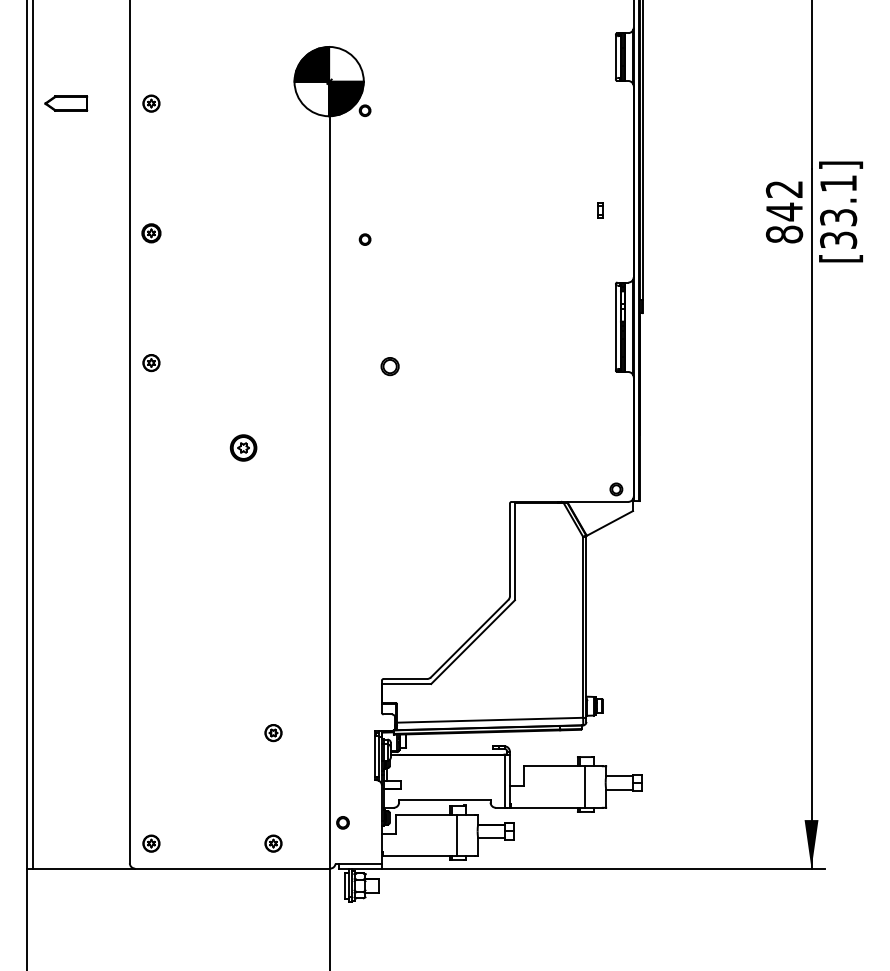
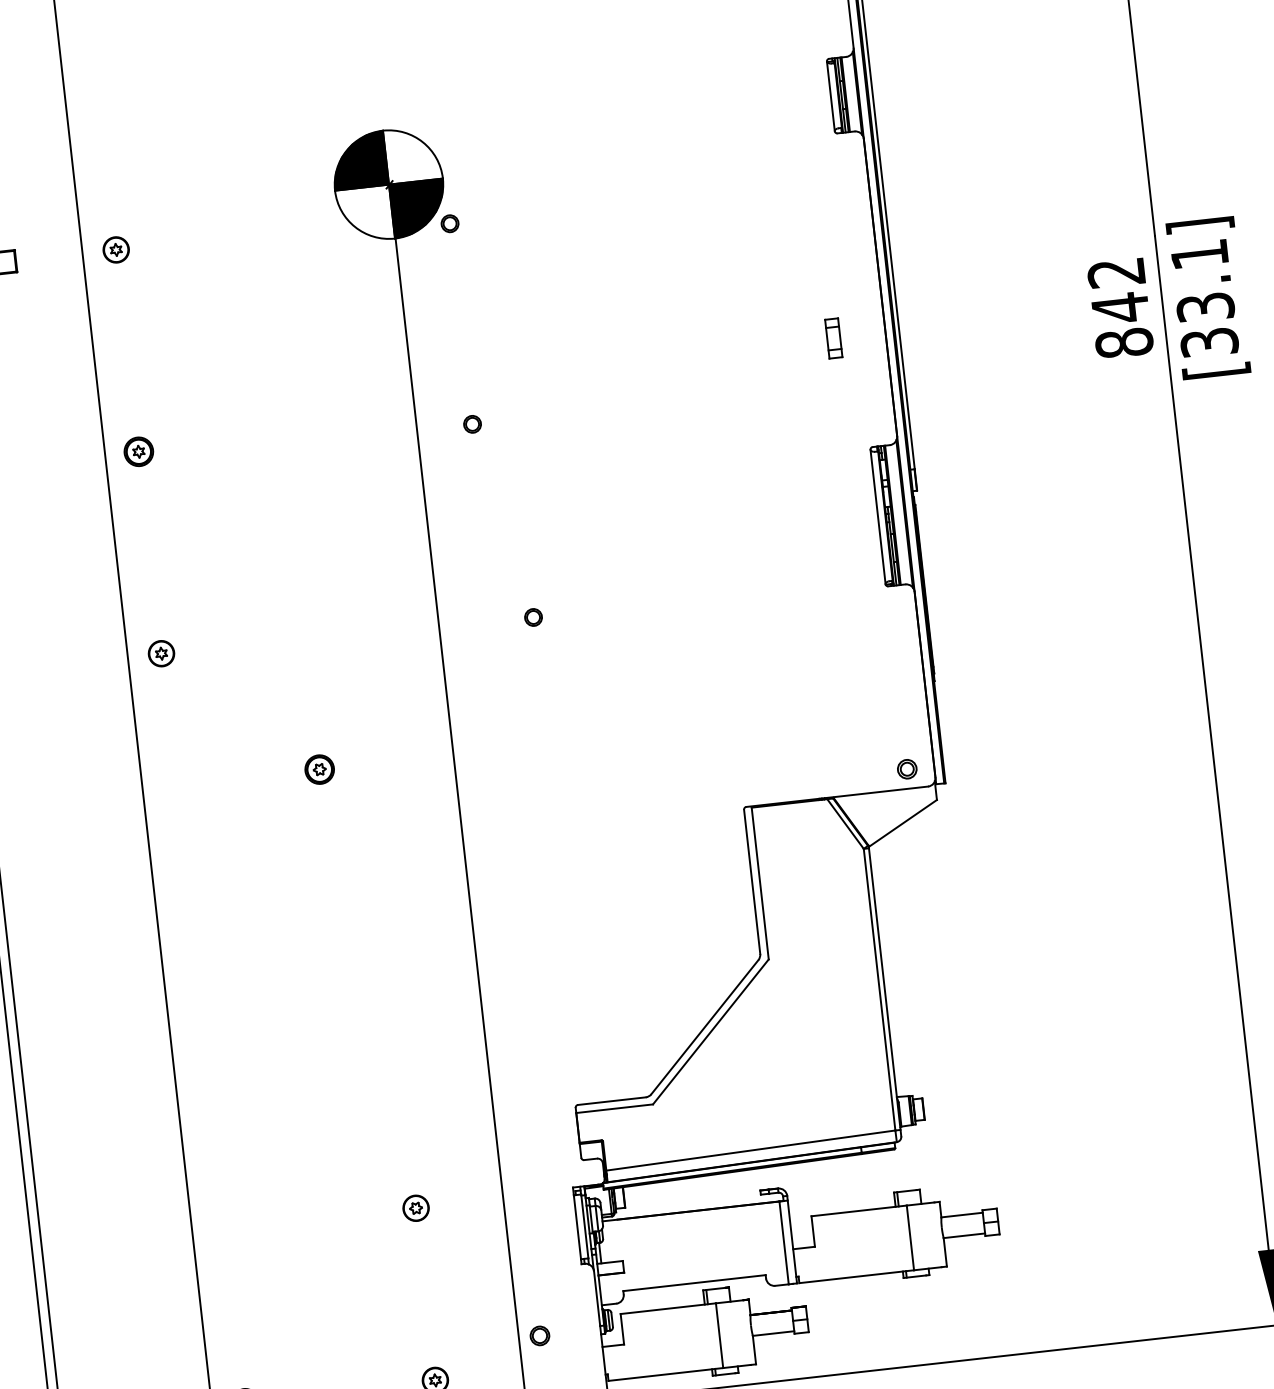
part: (600, 210) -> (833, 337), size x1.67
part: (389, 366) -> (532, 617), size x0.62
part: (243, 447) -> (319, 769), size x0.71

